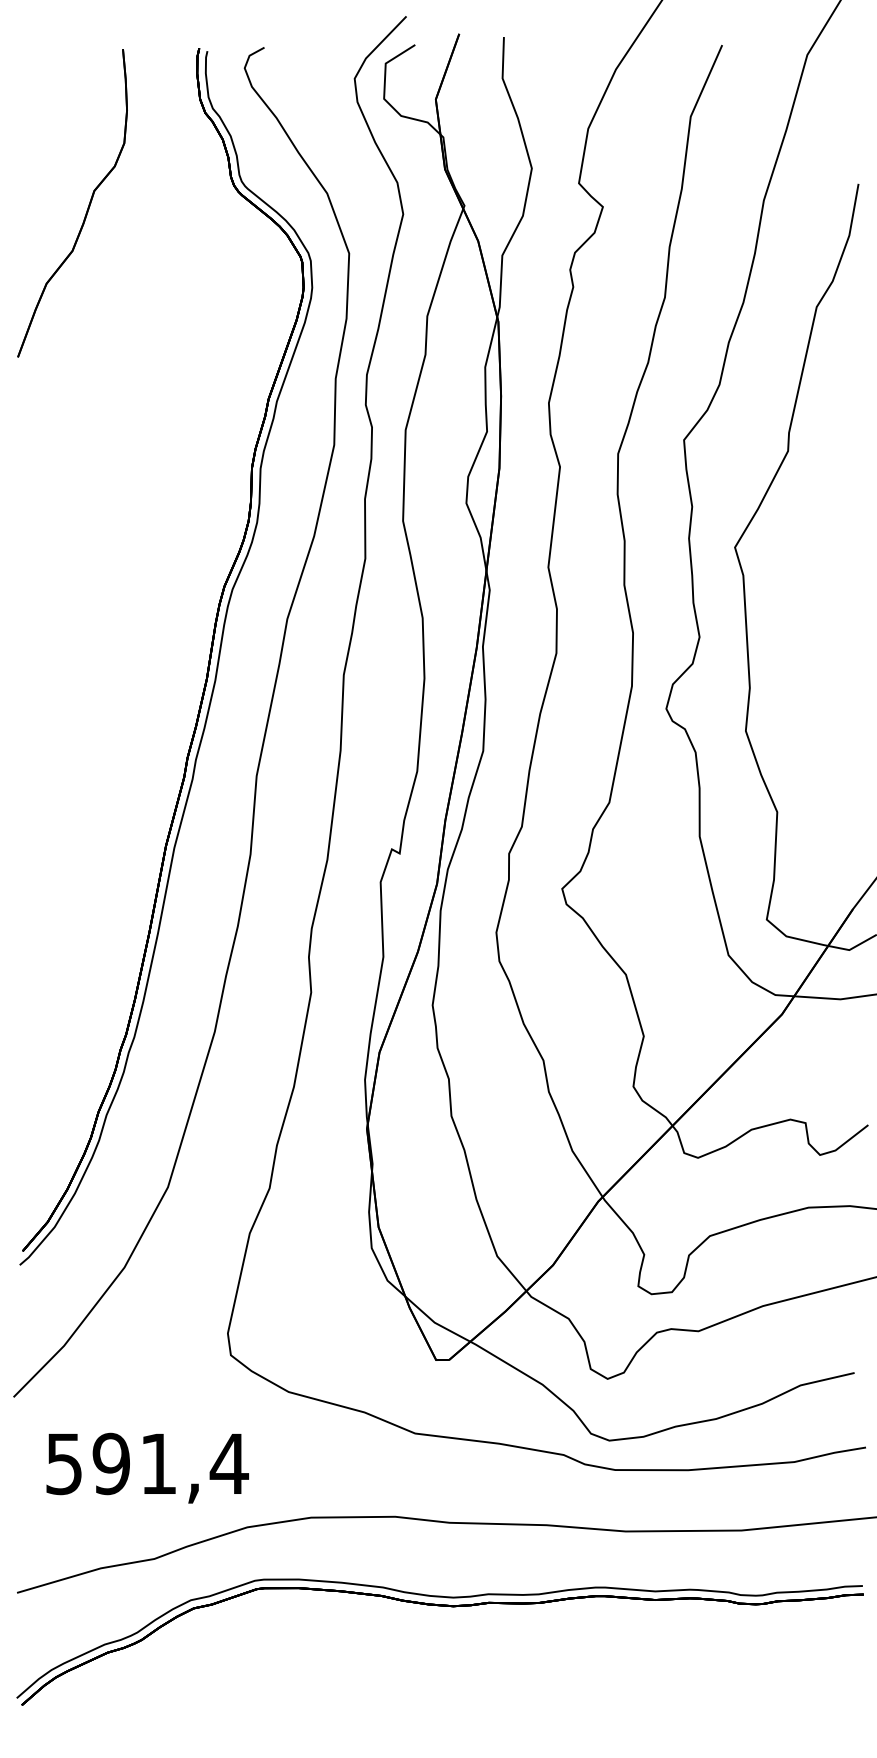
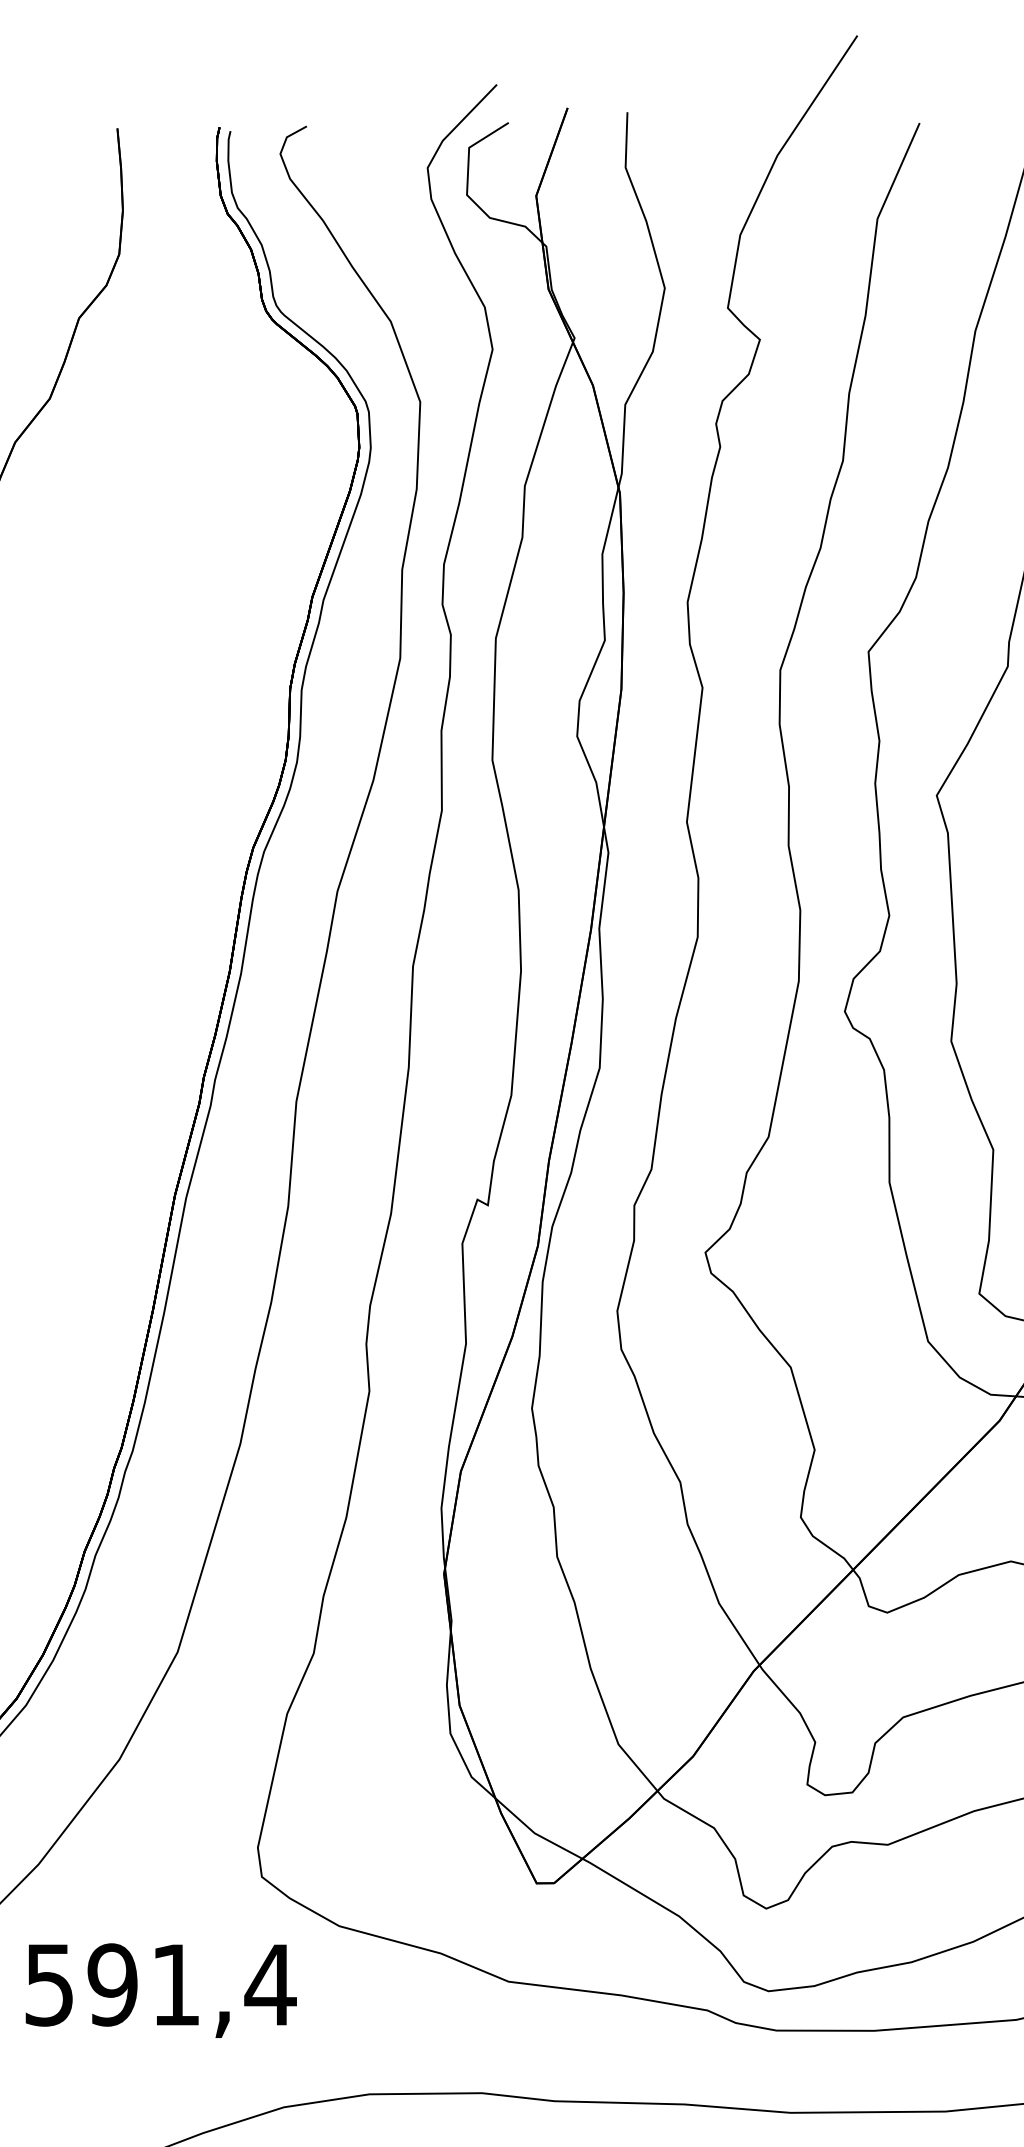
text: (147, 1467) -> (160, 1989), moved

